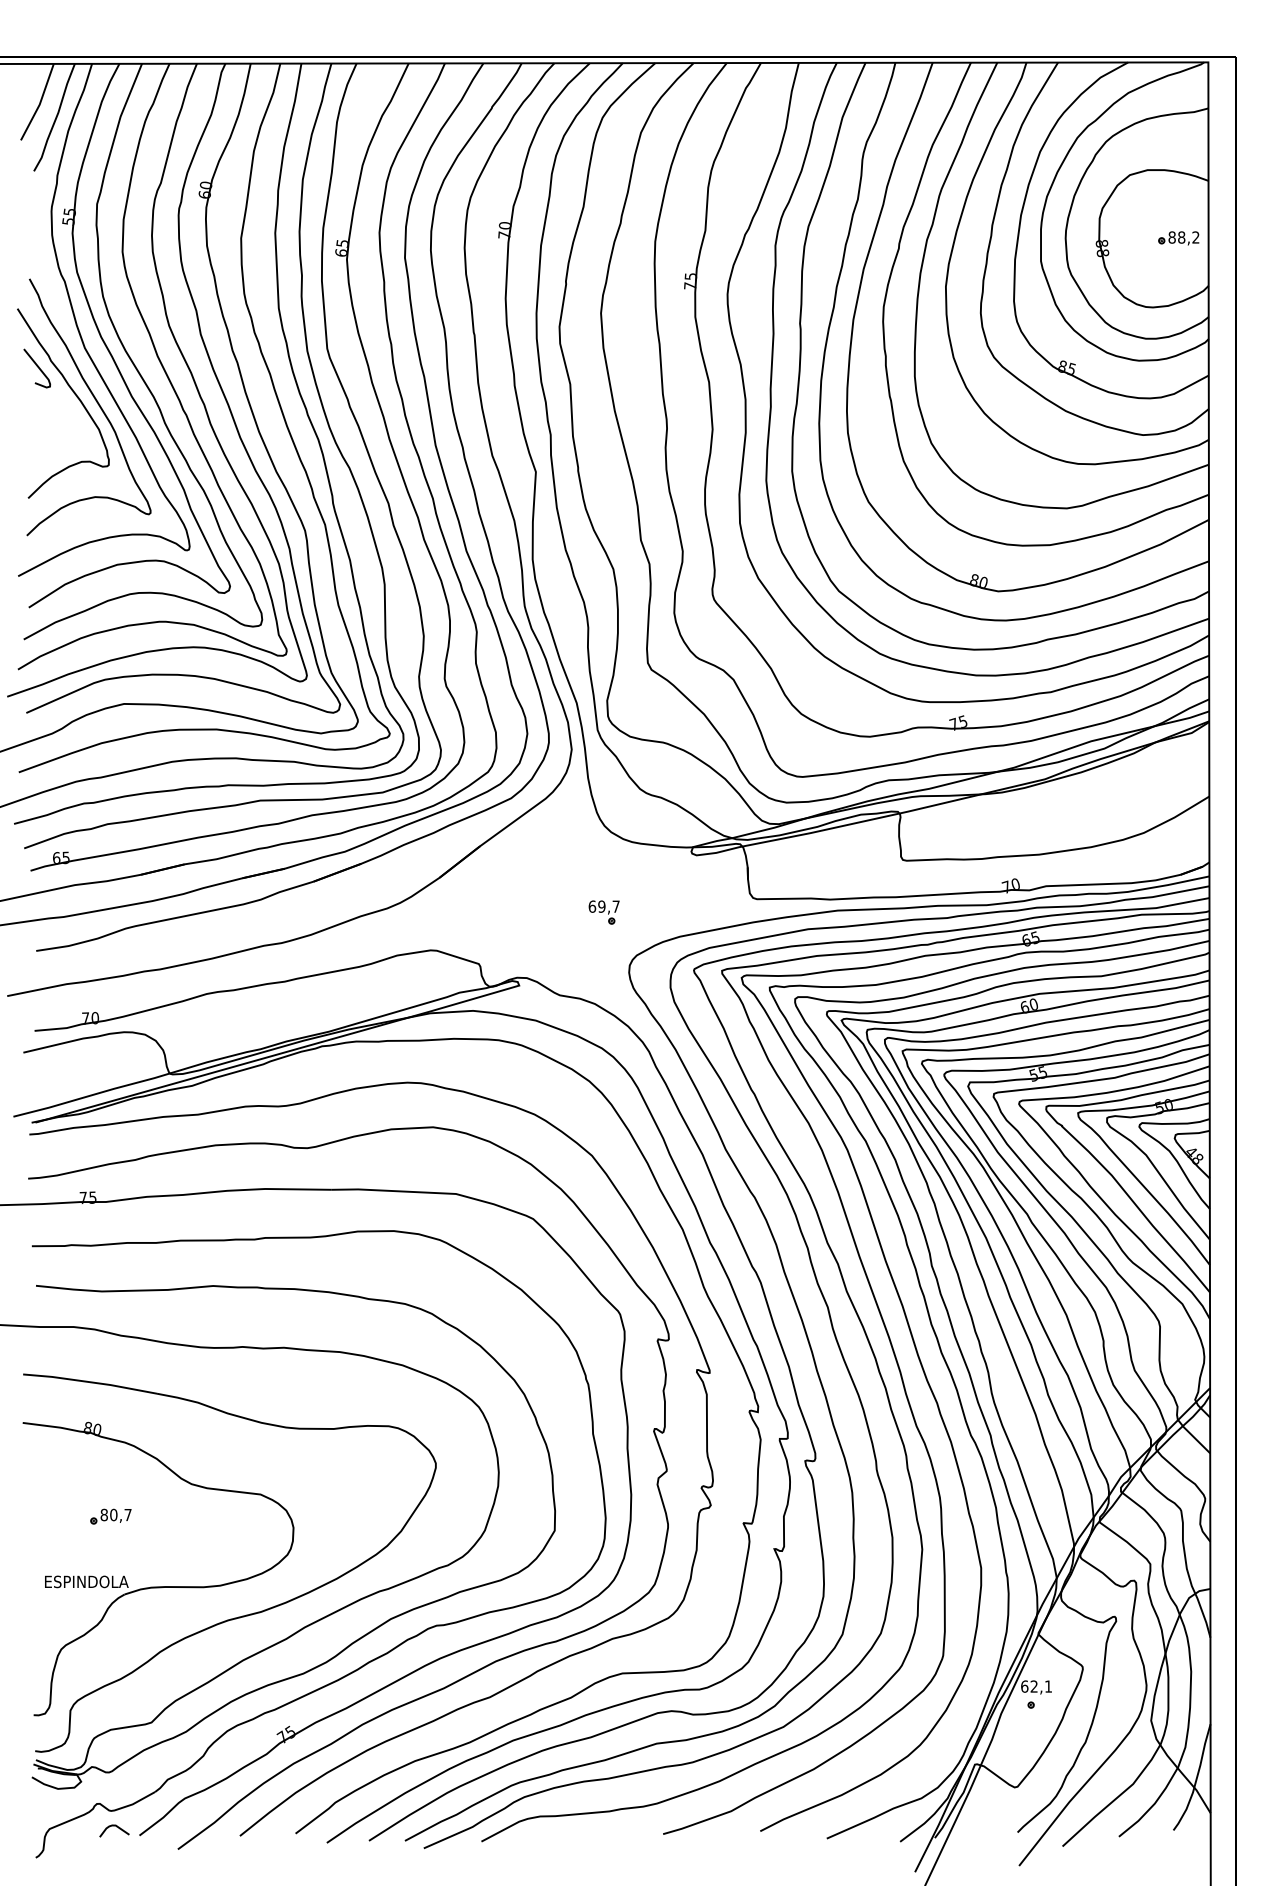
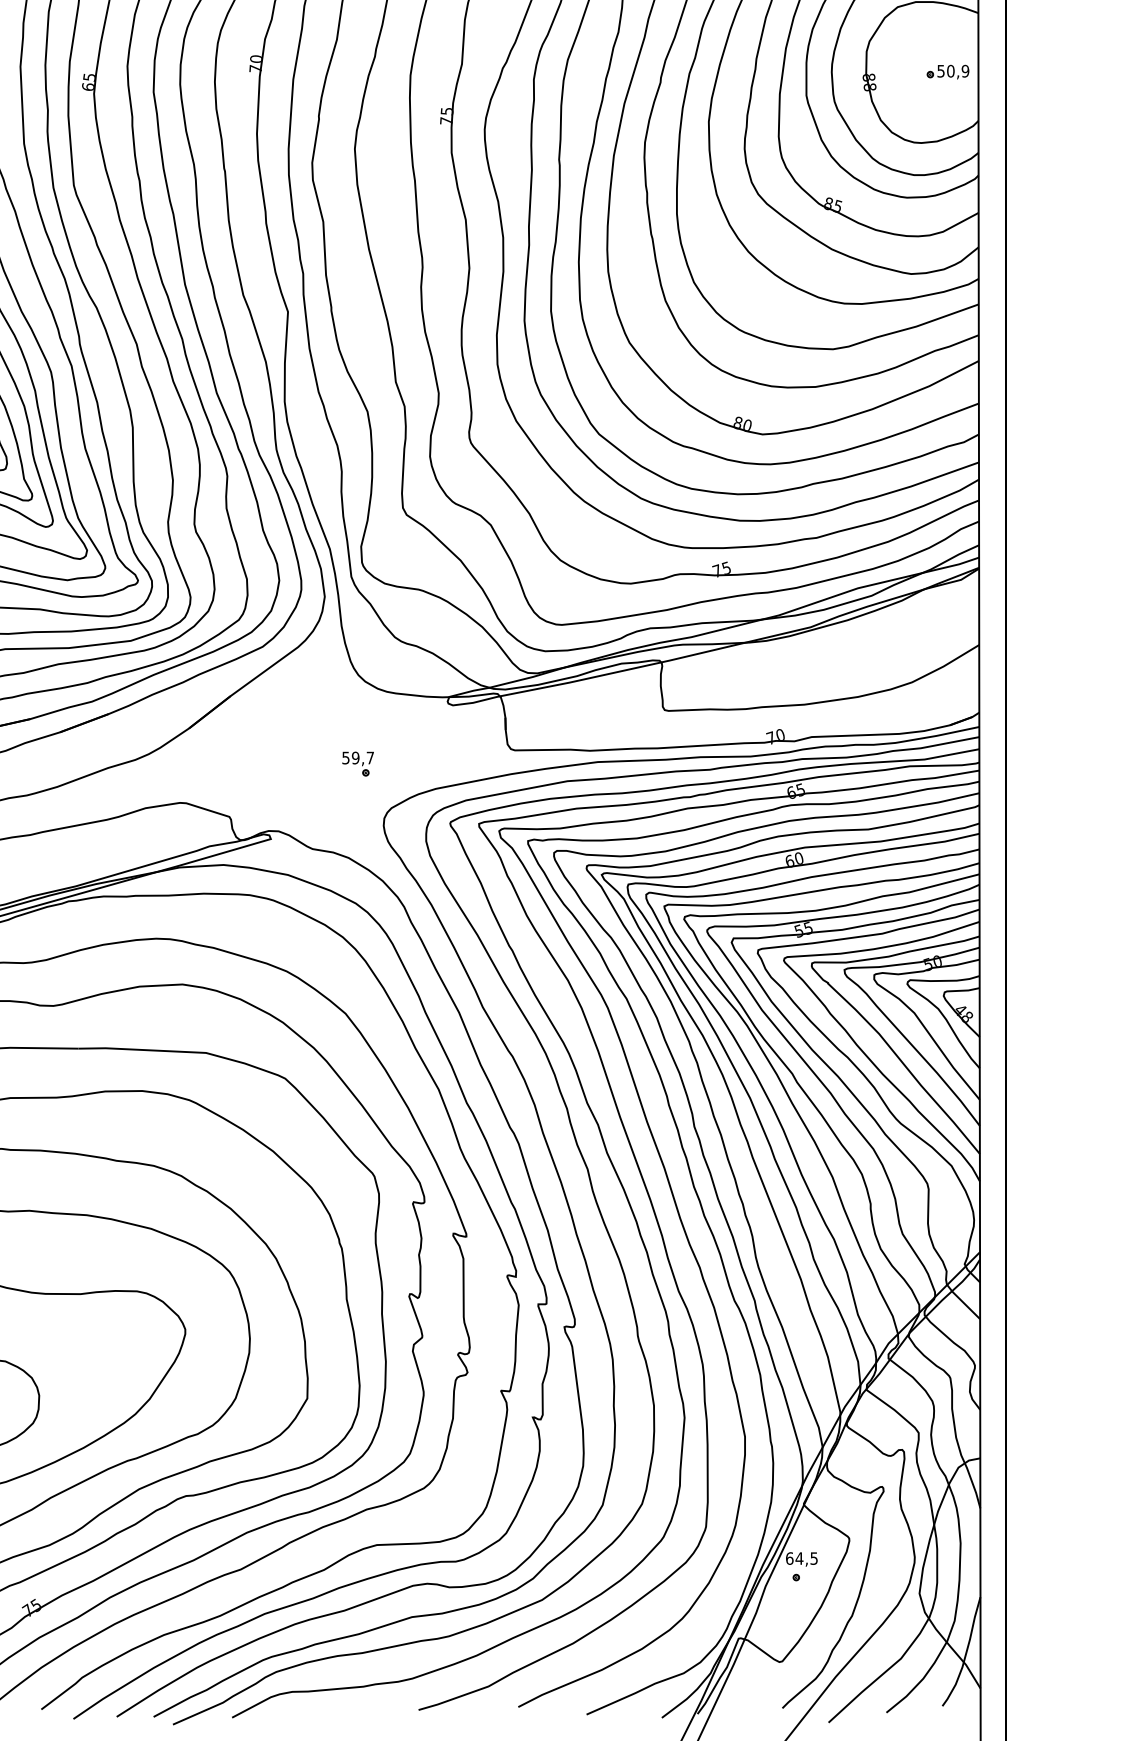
text: (1183, 237) -> (952, 71), 88,2 -> 50,9
text: (592, 906) -> (346, 757), 69,7 -> 59,7
text: (1040, 1686) -> (805, 1558), 62,1 -> 64,5

